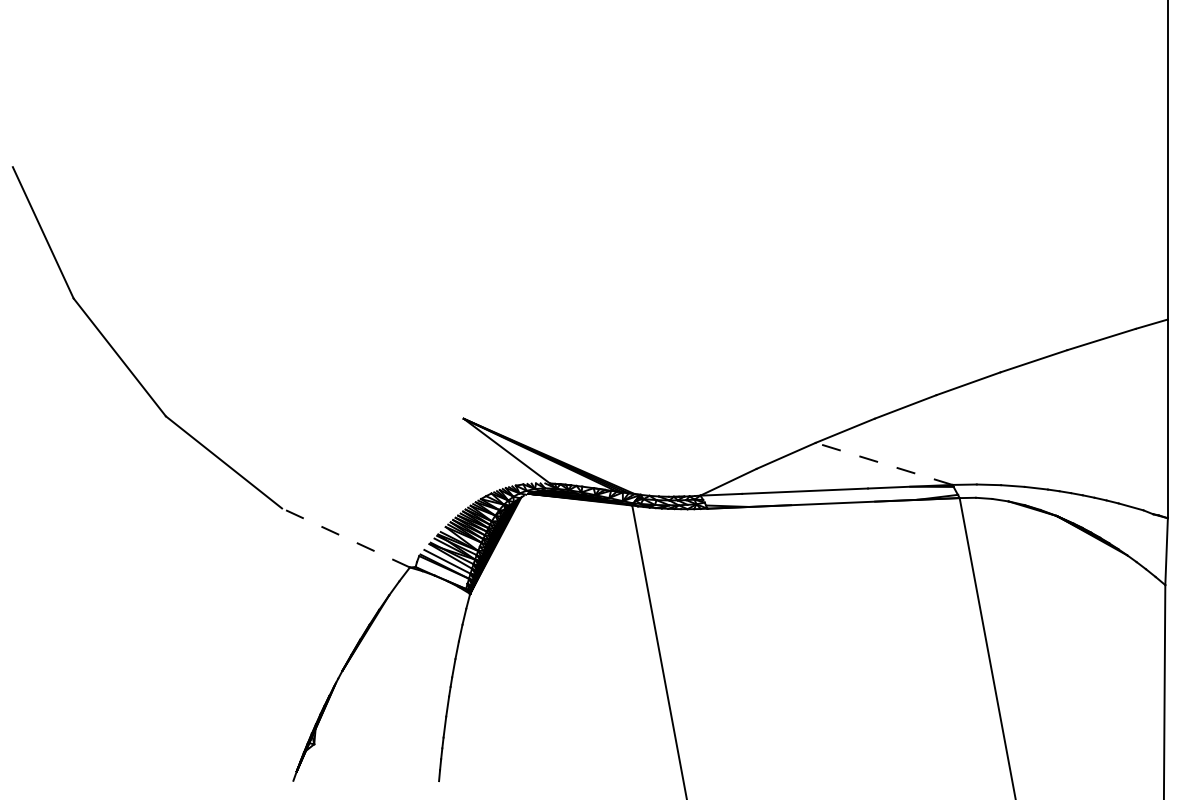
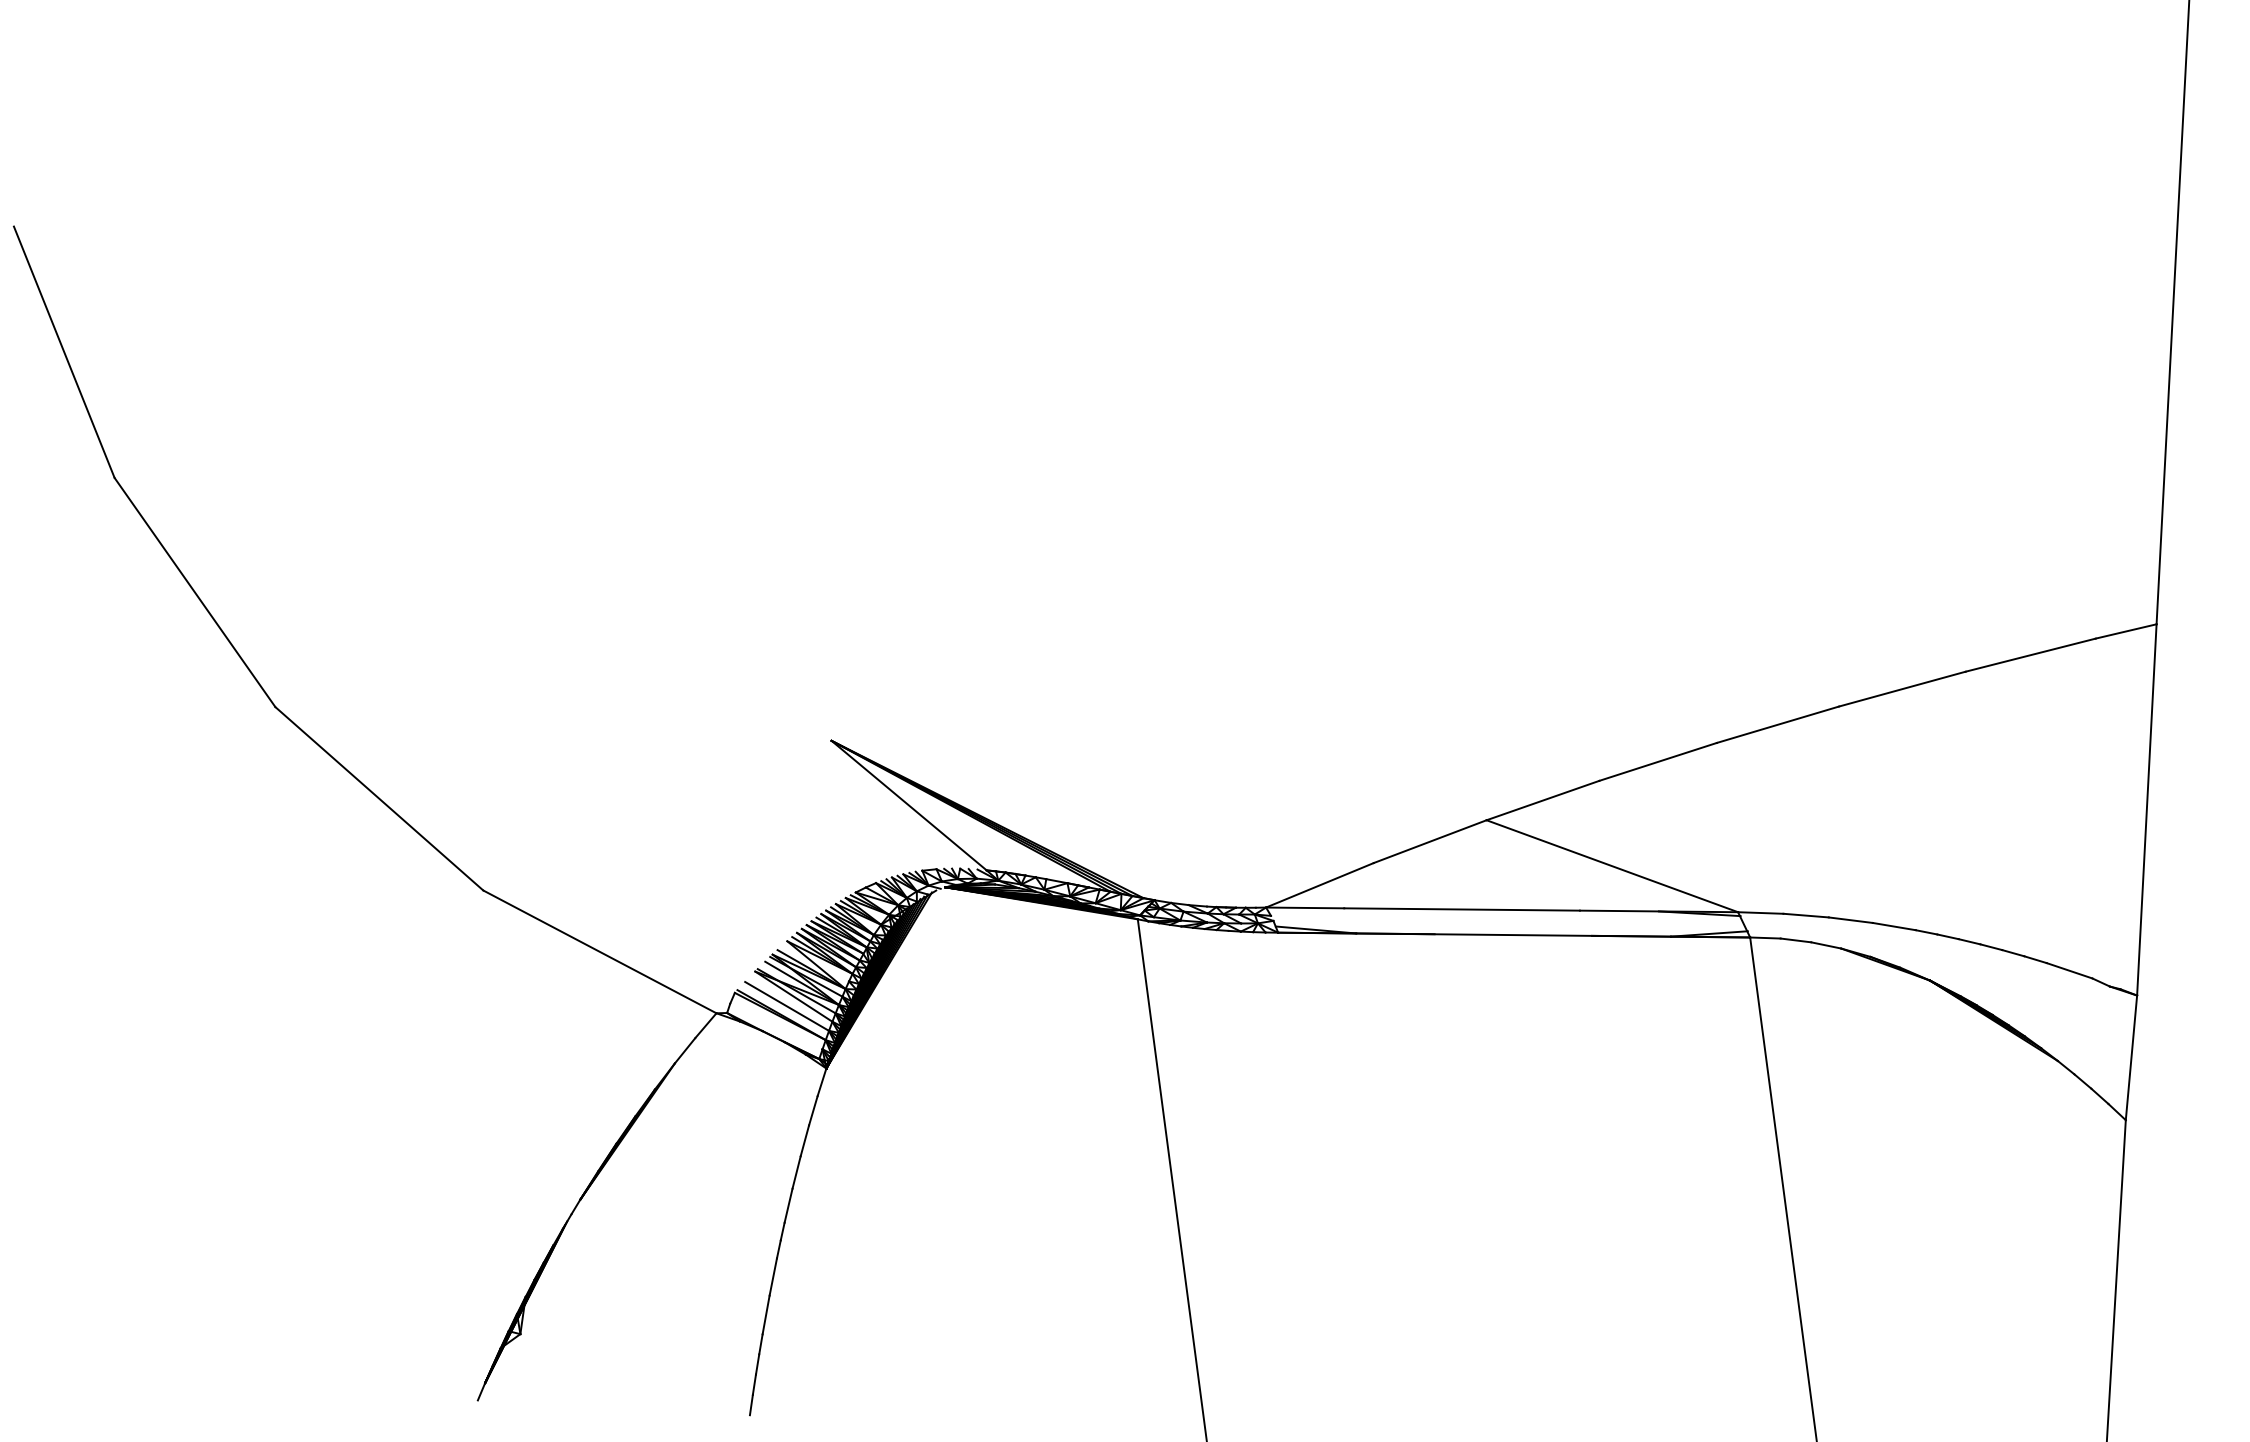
line: (884, 463) -> (1613, 865), dashed -> solid
line: (345, 537) -> (599, 950), dashed -> solid

